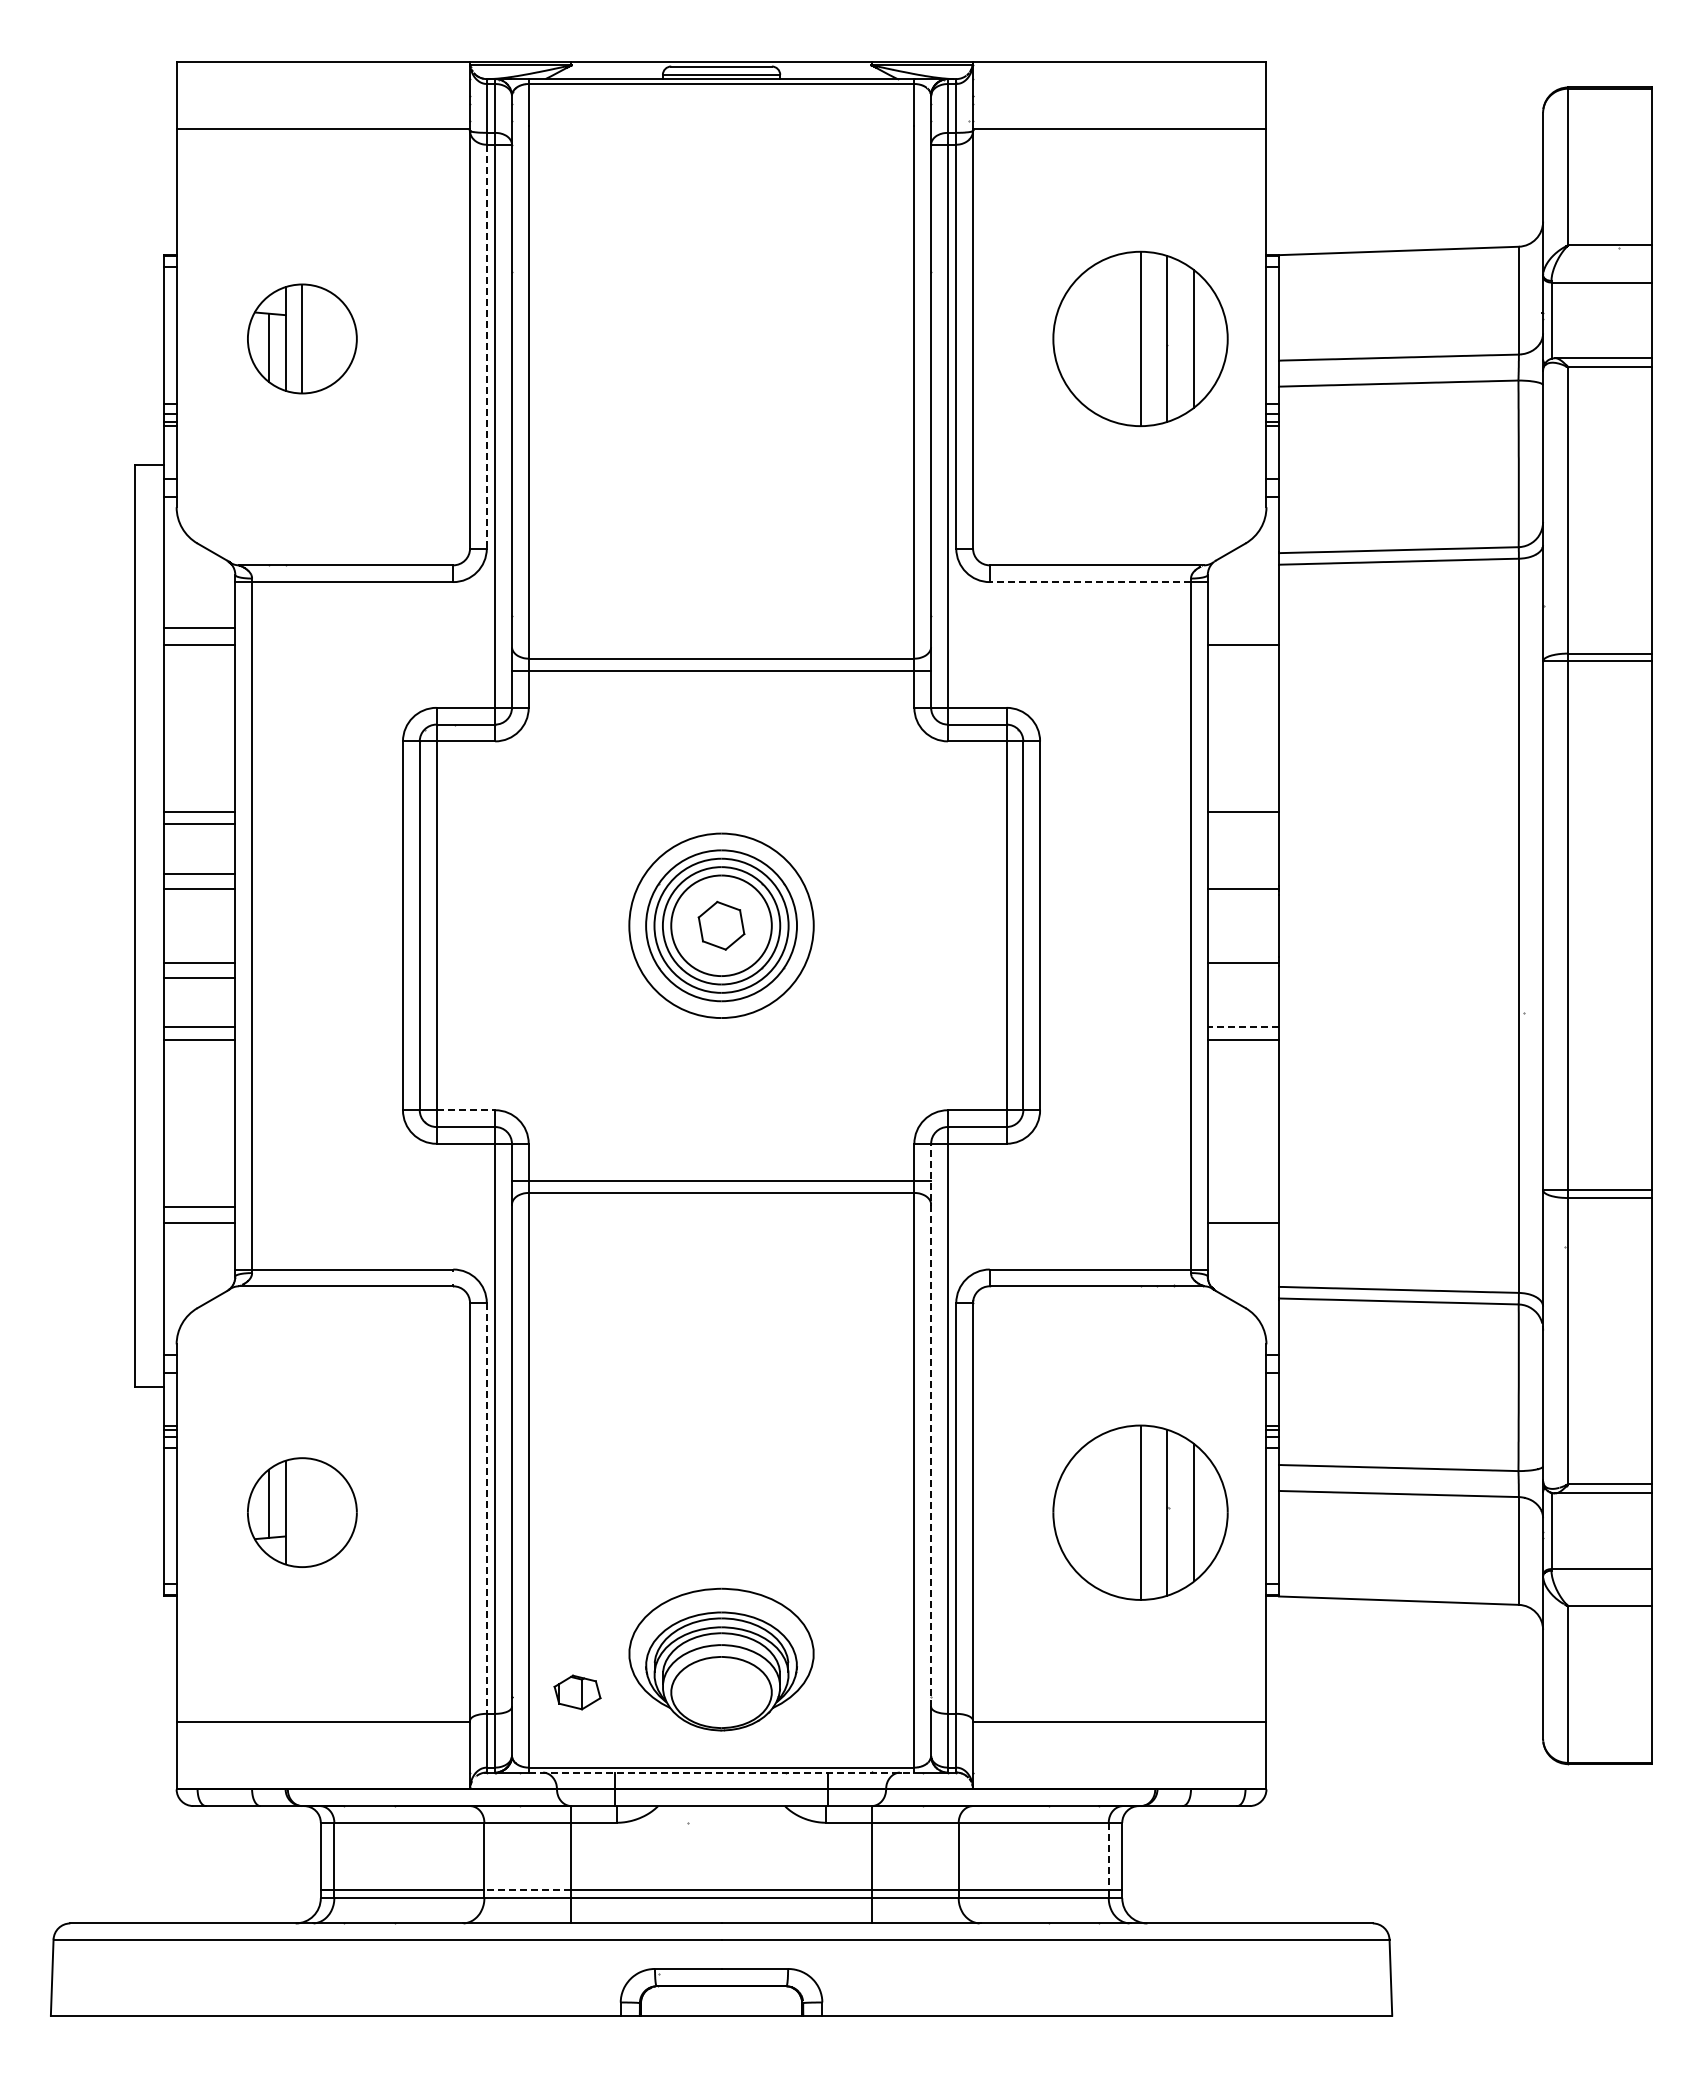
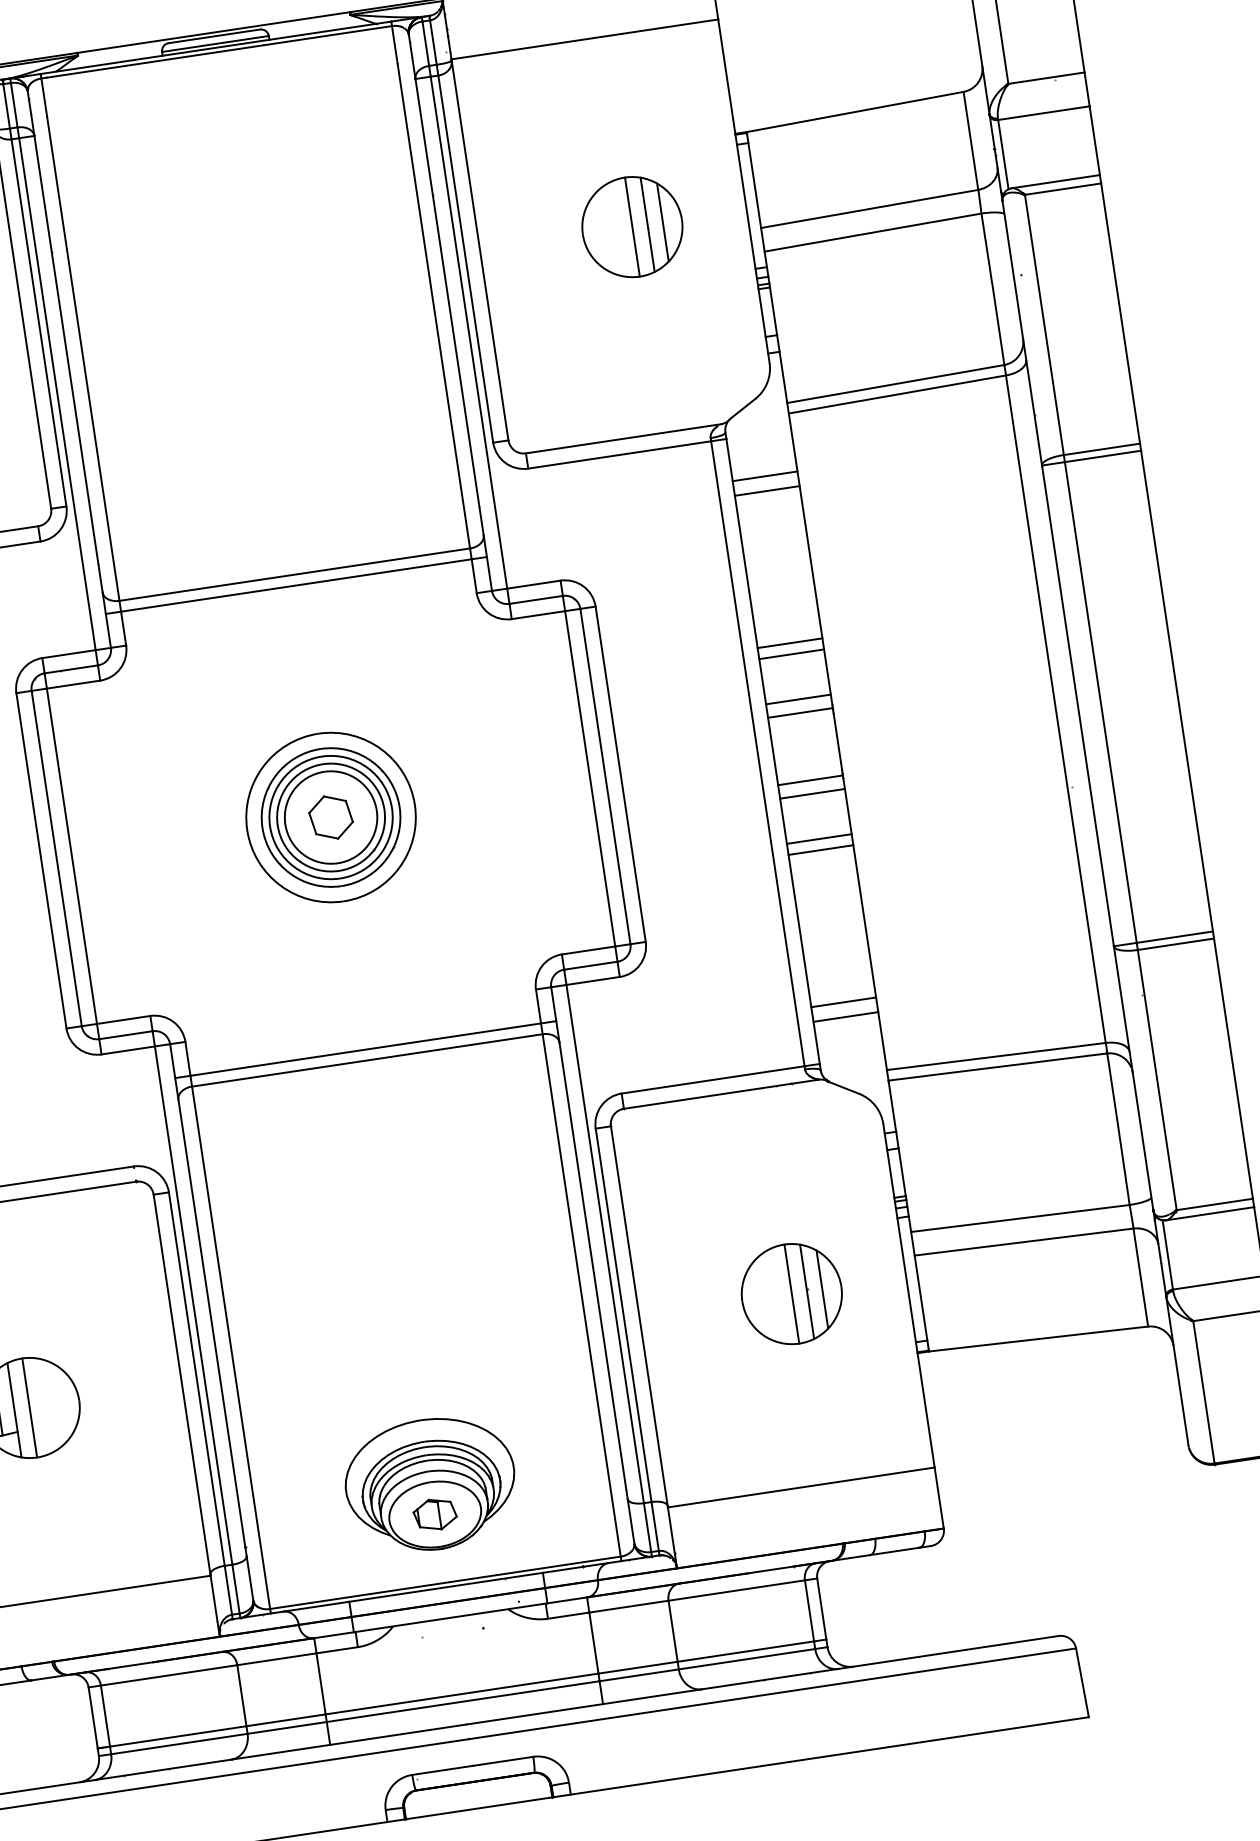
part: (1140, 338) -> (632, 226), size x0.62
line: (486, 346) -> (38, 322), dashed -> solid
line: (1090, 582) -> (619, 455), dashed -> solid
line: (1243, 628) -> (765, 476), added
line: (1243, 824) -> (791, 654), added
line: (1243, 873) -> (798, 699), added
line: (1243, 977) -> (812, 793), added
line: (1243, 1027) -> (819, 839), dashed -> solid
line: (466, 1110) -> (124, 1020), dashed -> solid
line: (1243, 1207) -> (843, 1002), added
line: (931, 1425) -> (589, 1243), dashed -> solid
line: (486, 1508) -> (196, 1379), dashed -> solid
line: (302, 1512) -> (29, 1407), added
part: (1140, 1512) -> (791, 1293), size x0.62
part: (577, 1692) -> (435, 1514), moved
line: (721, 1772) -> (446, 1587), dashed -> solid
line: (1108, 1856) -> (809, 1611), dashed -> solid
line: (527, 1889) -> (285, 1720), dashed -> solid

